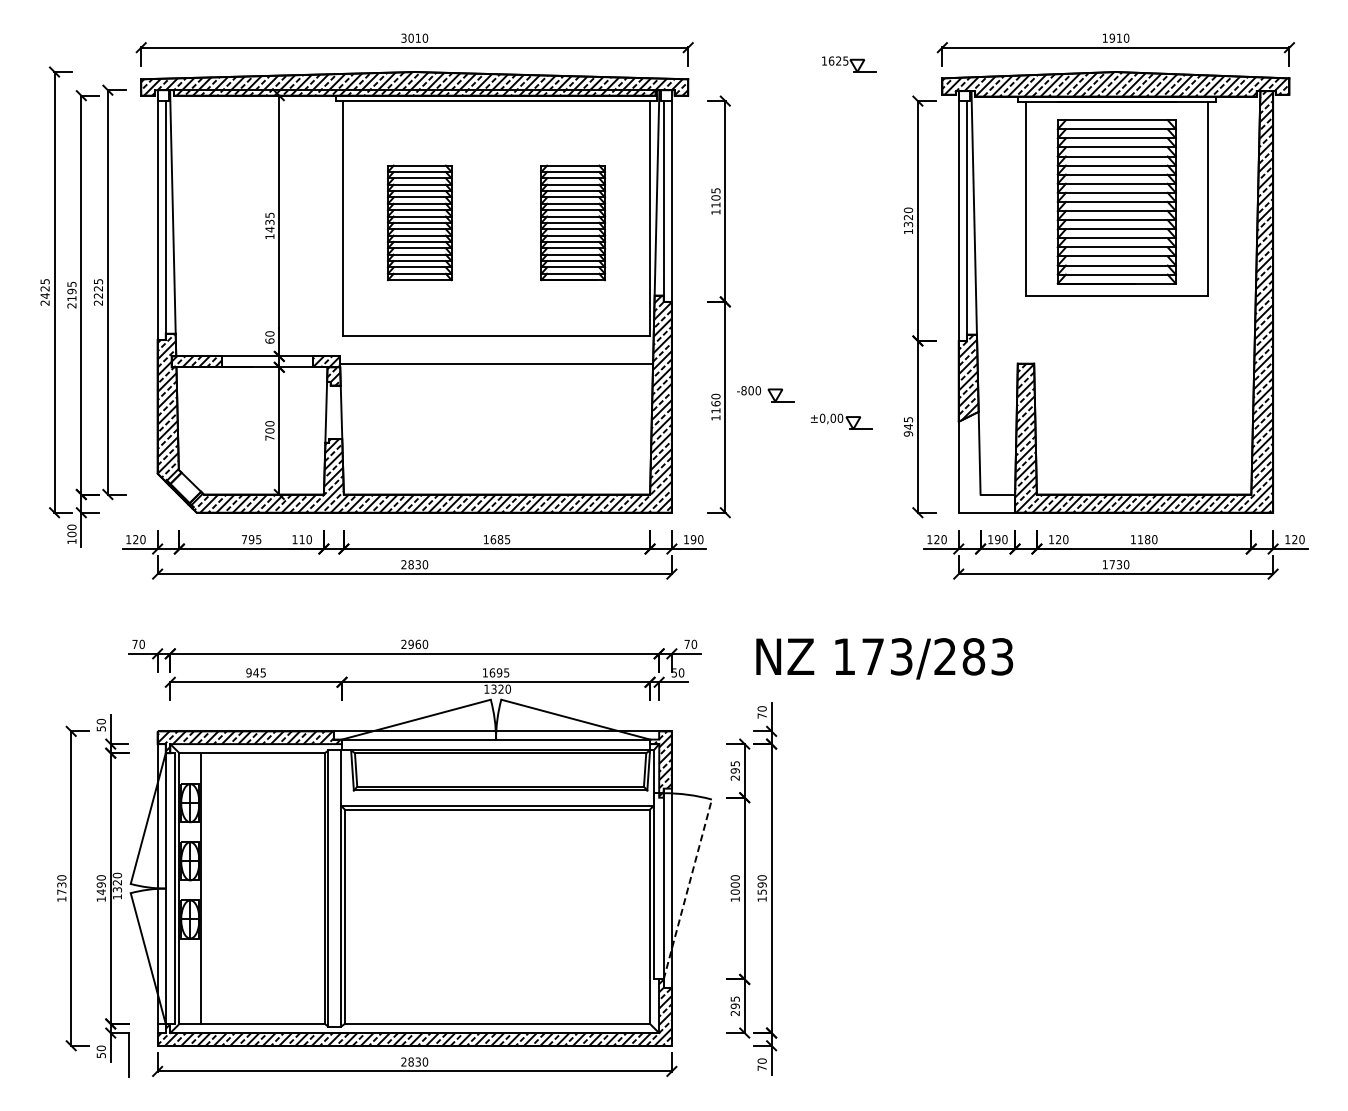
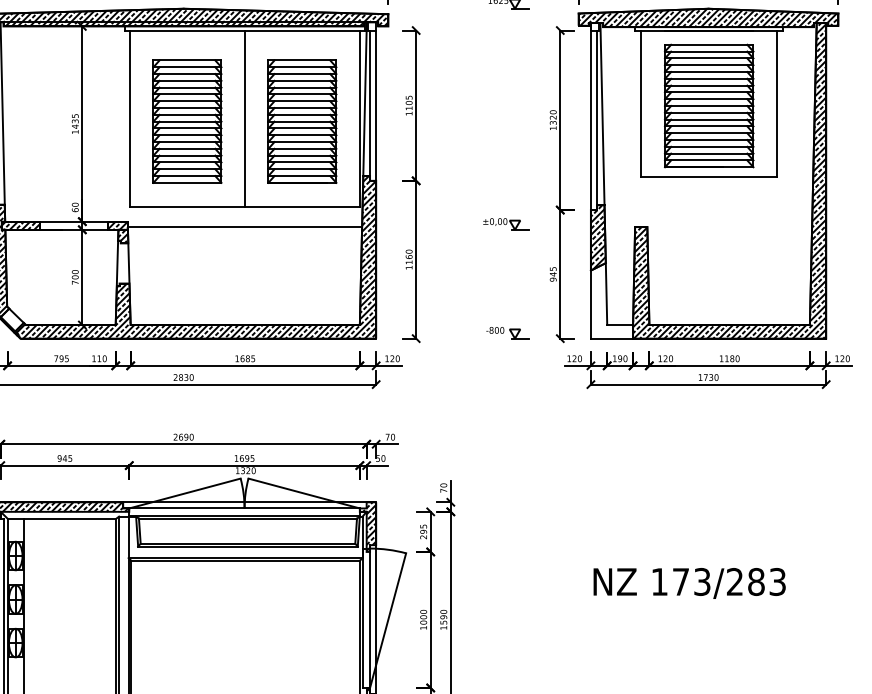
line: (496, 218) -> (244, 118), added
part: (419, 222) -> (187, 121), size x1.43
part: (572, 222) -> (301, 121), size x1.43
part: (765, 394) -> (507, 333), moved
part: (841, 421) -> (506, 223), moved
text: (693, 539) -> (392, 358), 190 -> 120
text: (414, 644) -> (183, 437), 2960 -> 2690
text: (884, 658) -> (689, 583), moved
line: (687, 889) -> (387, 620), dashed -> solid

